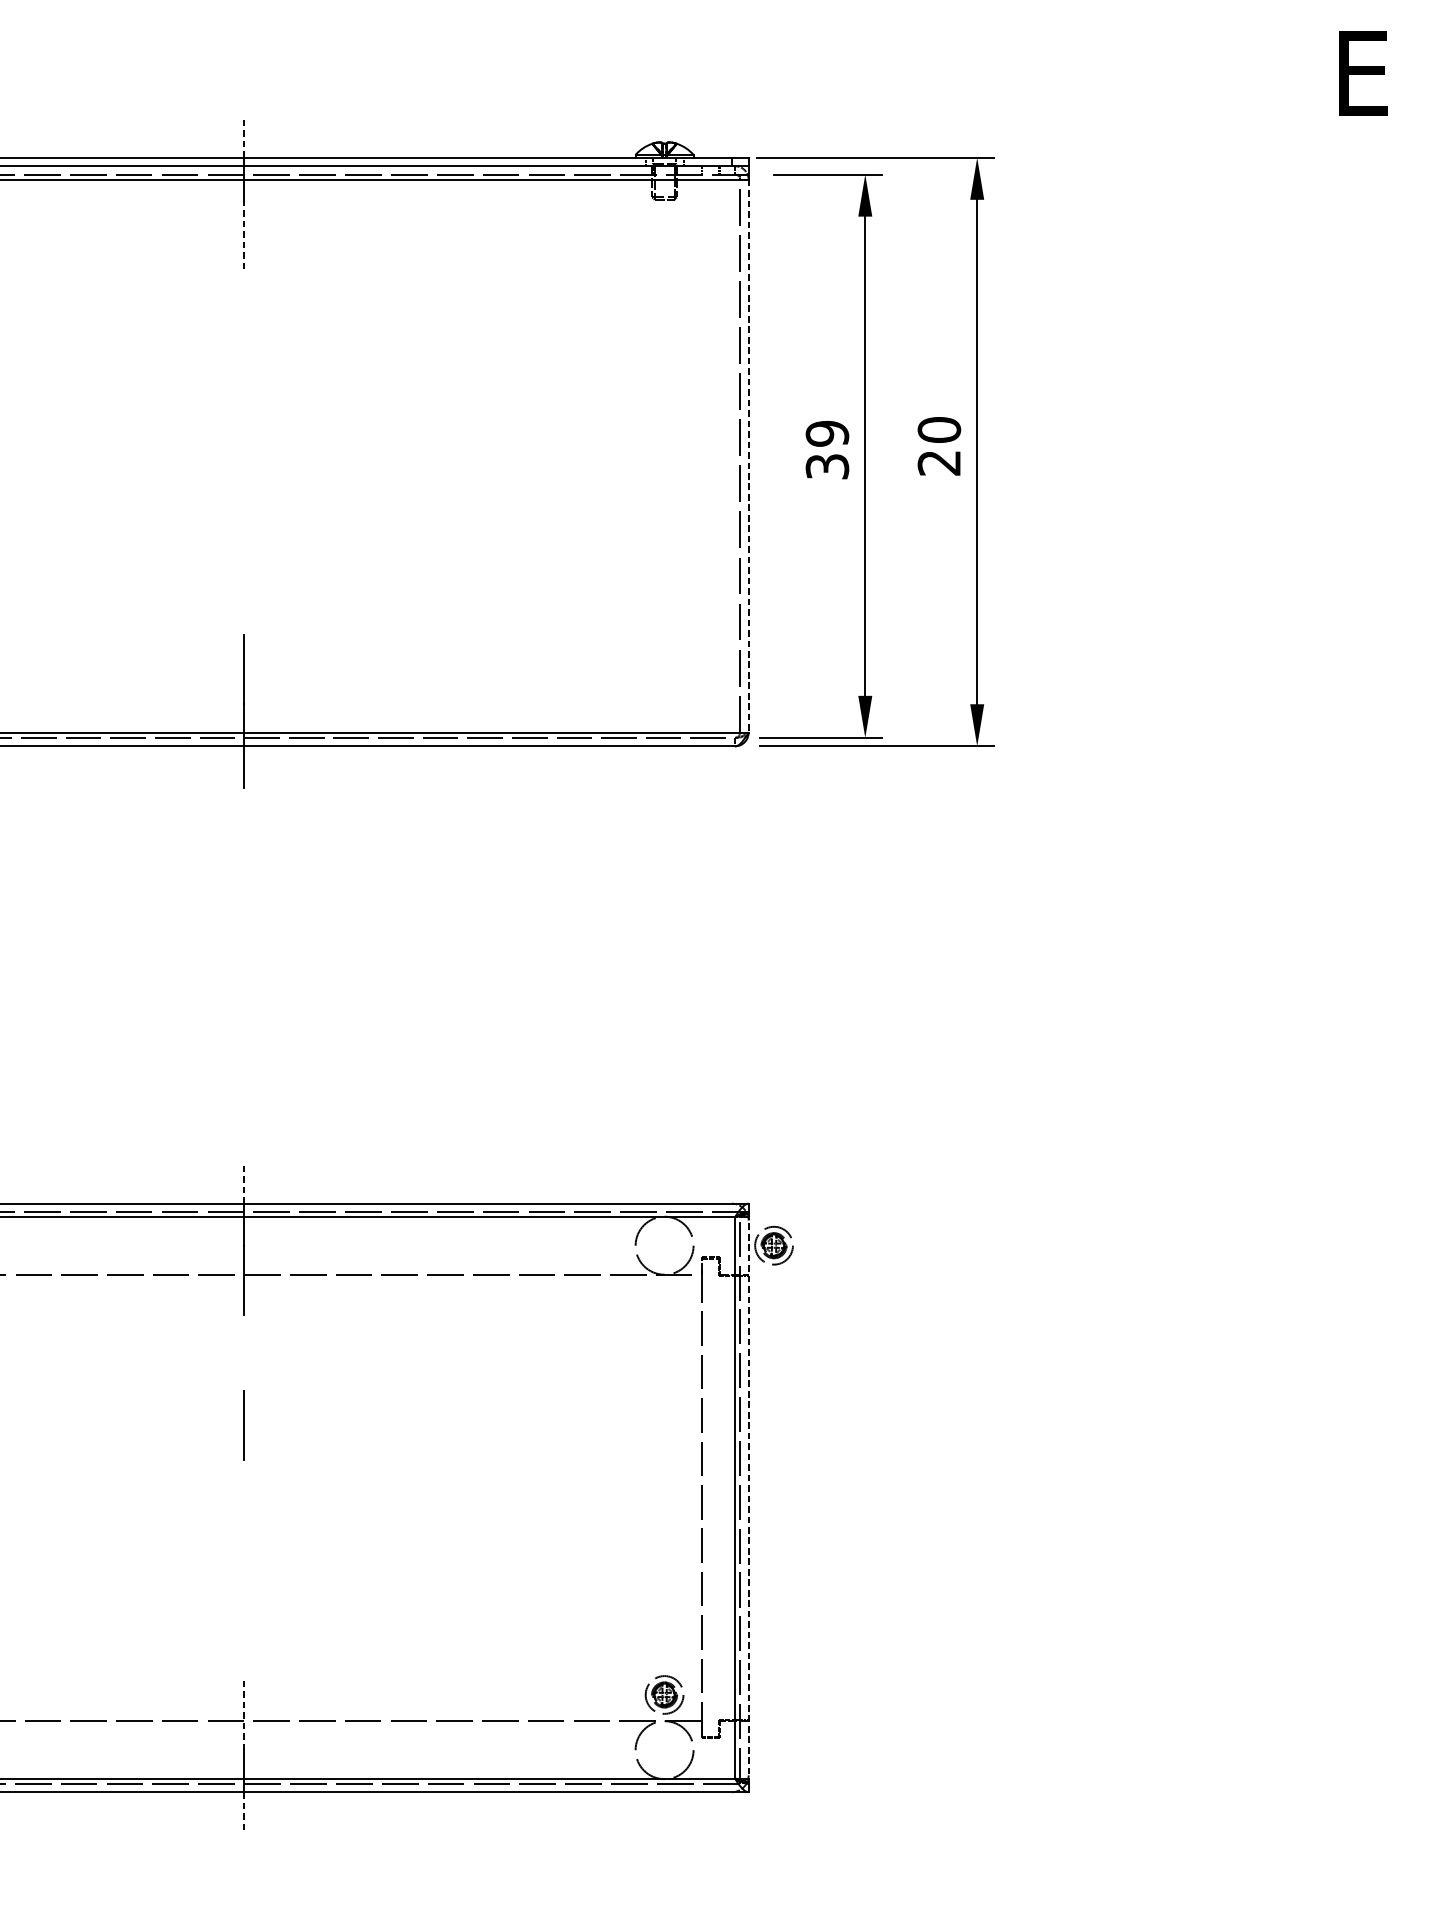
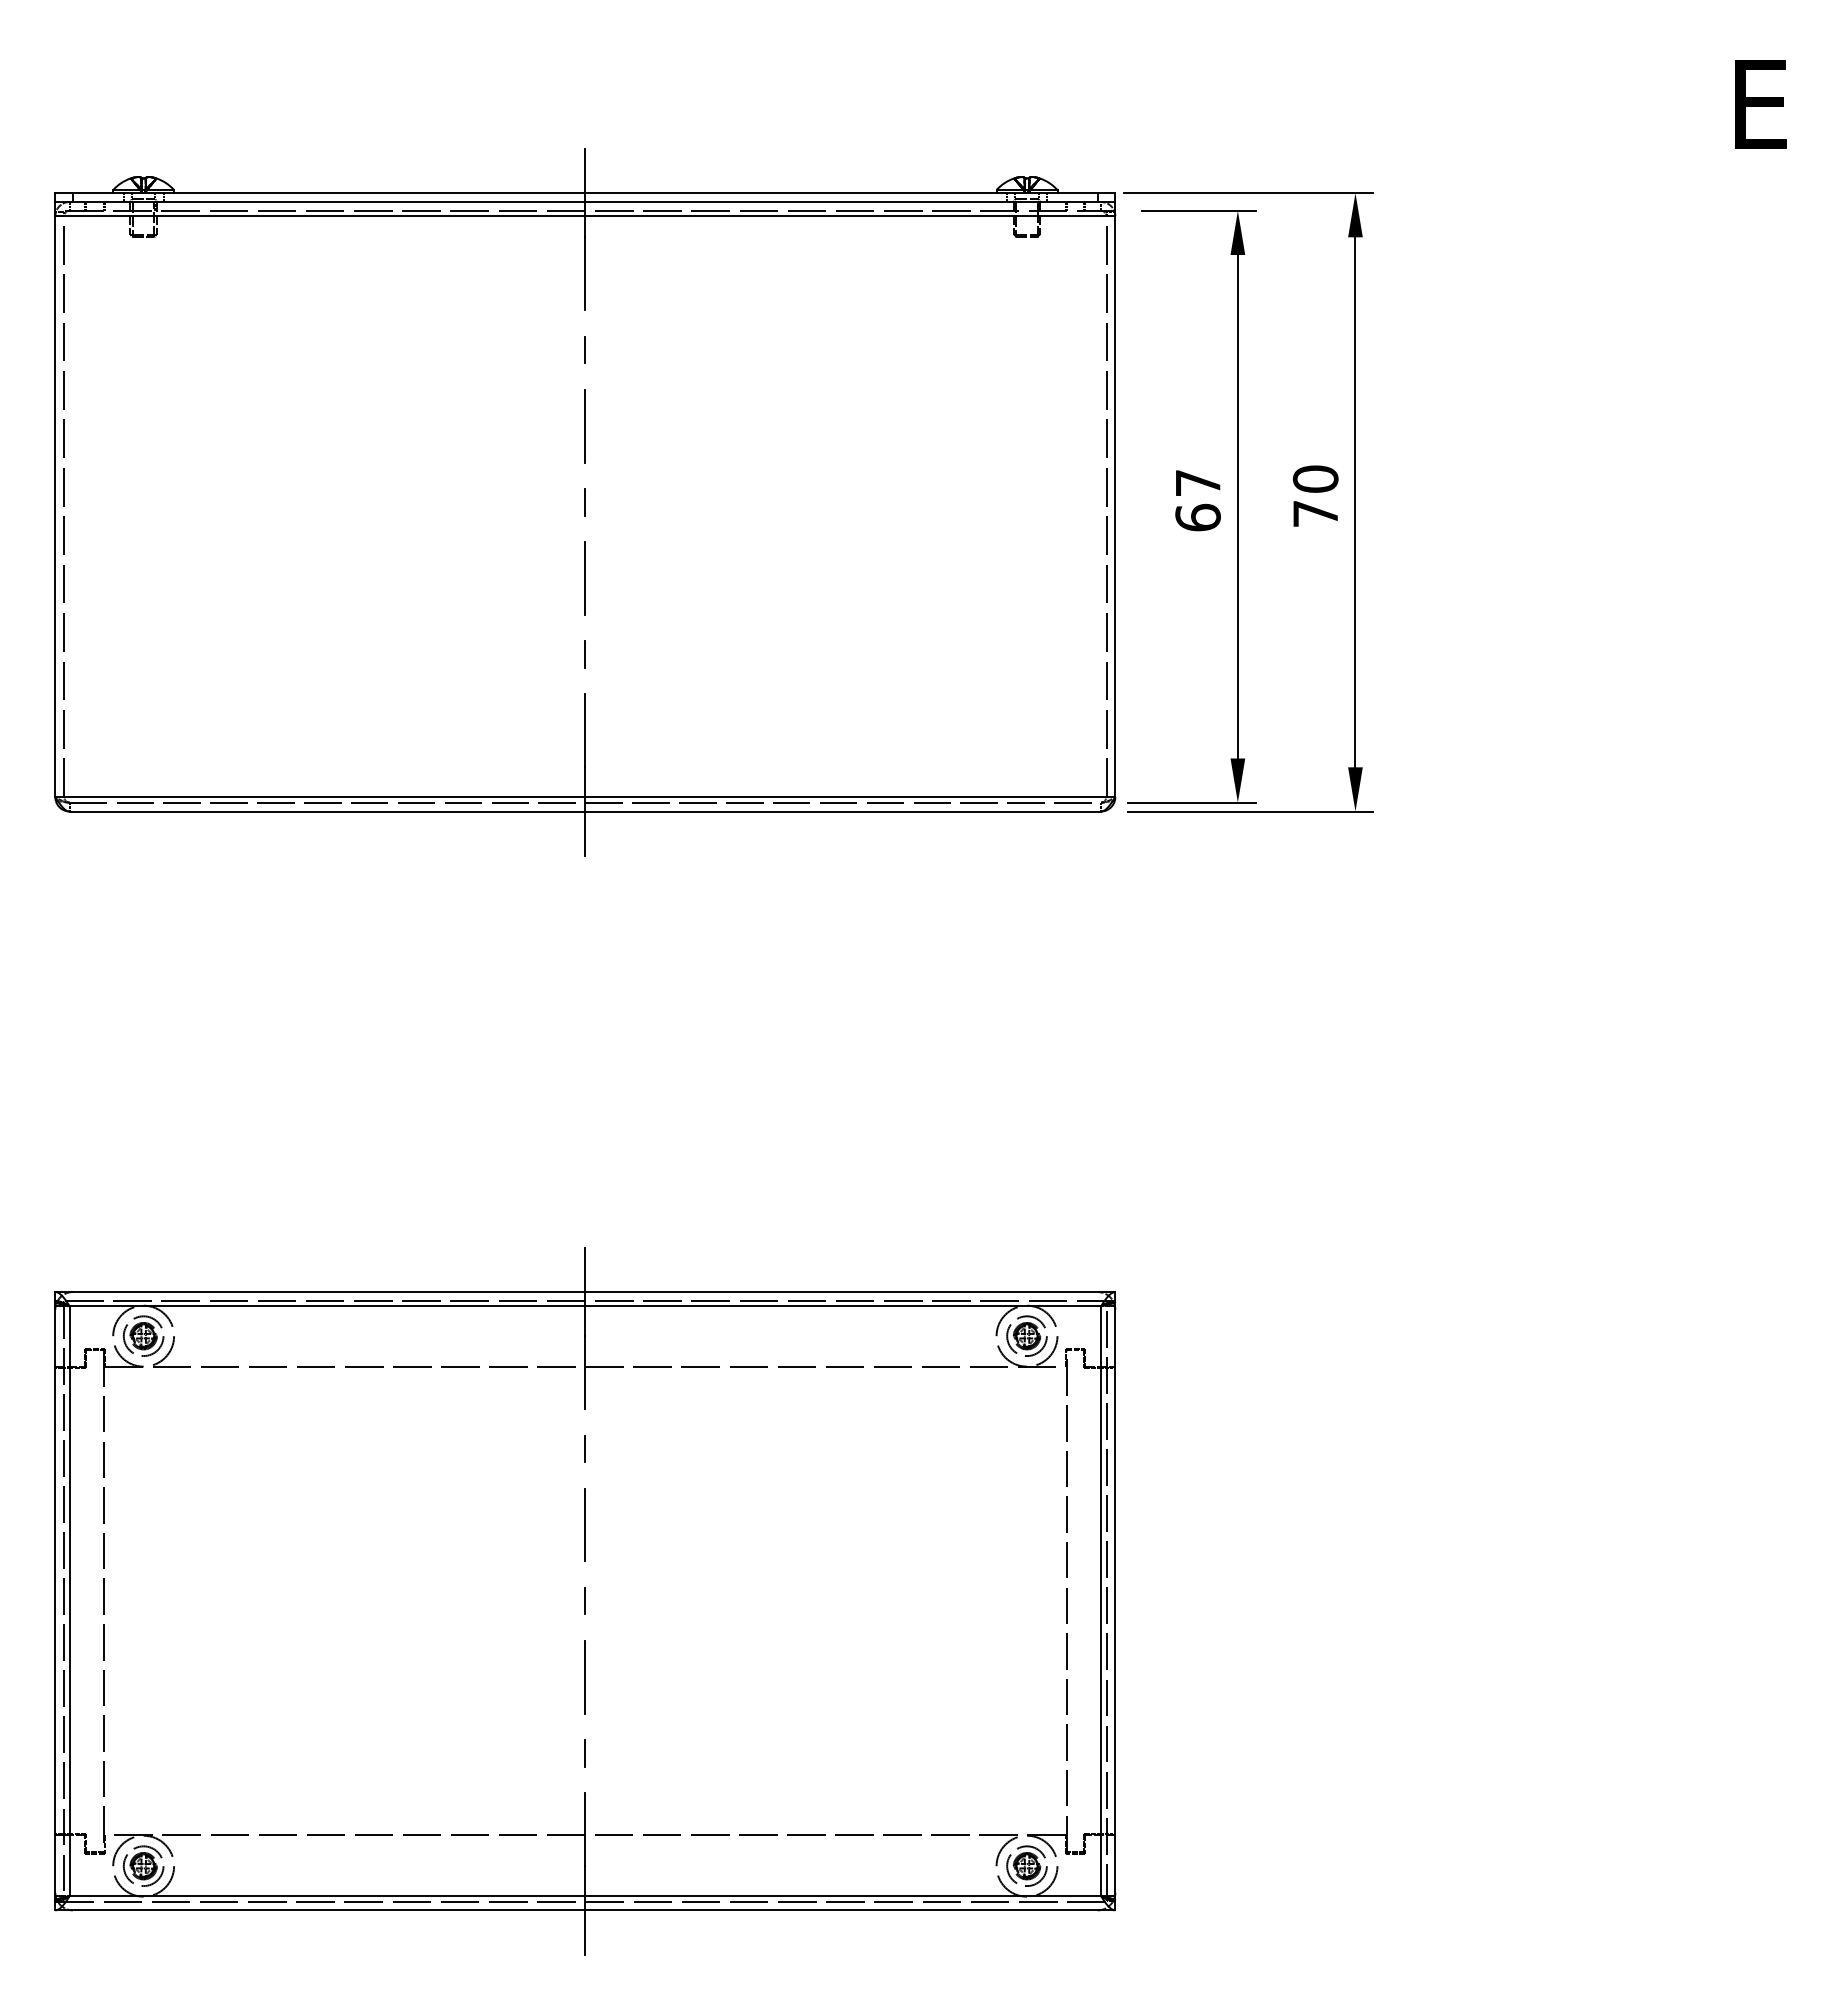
line: (244, 136) -> (585, 170), dashed -> solid
line: (244, 235) -> (585, 274), dashed -> solid
line: (243, 306) -> (584, 349), added
line: (244, 378) -> (585, 425), added
text: (826, 450) -> (1197, 500), 39 -> 67
line: (244, 452) -> (585, 502), added
line: (748, 456) -> (1115, 507), dashed -> solid
text: (938, 463) -> (1314, 514), 20 -> 70
line: (243, 524) -> (584, 578), added
line: (244, 596) -> (585, 654), added
line: (244, 1182) -> (585, 1269), dashed -> solid
part: (773, 1245) -> (1026, 1335), moved
line: (244, 1352) -> (585, 1448), added
line: (244, 1497) -> (585, 1600), added
line: (748, 1498) -> (1115, 1601), dashed -> solid
line: (243, 1570) -> (584, 1677), added
line: (244, 1642) -> (585, 1753), added
part: (664, 1694) -> (1026, 1865), moved
line: (244, 1716) -> (585, 1830), dashed -> solid
line: (244, 1813) -> (585, 1932), dashed -> solid

